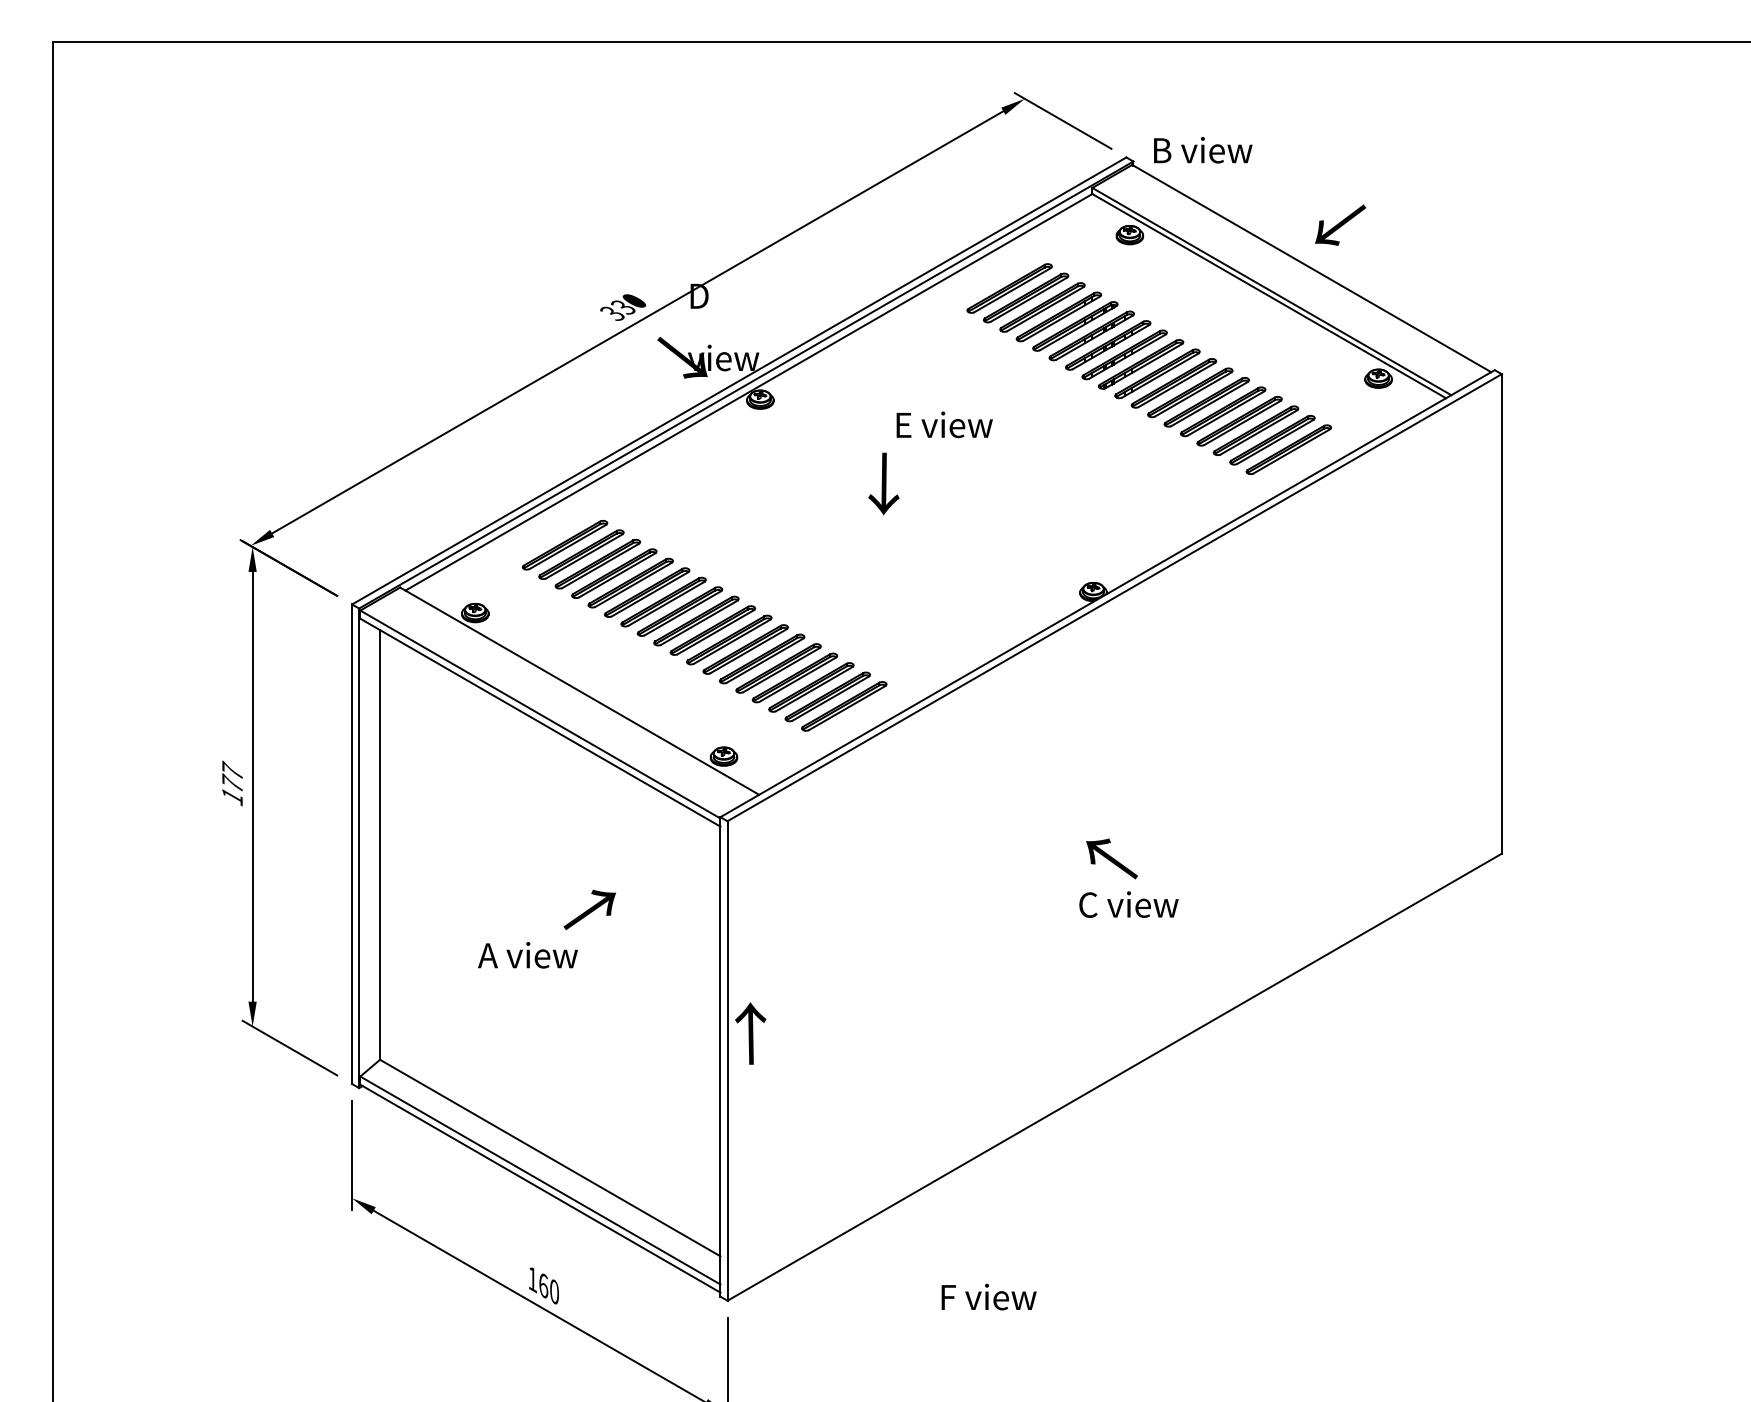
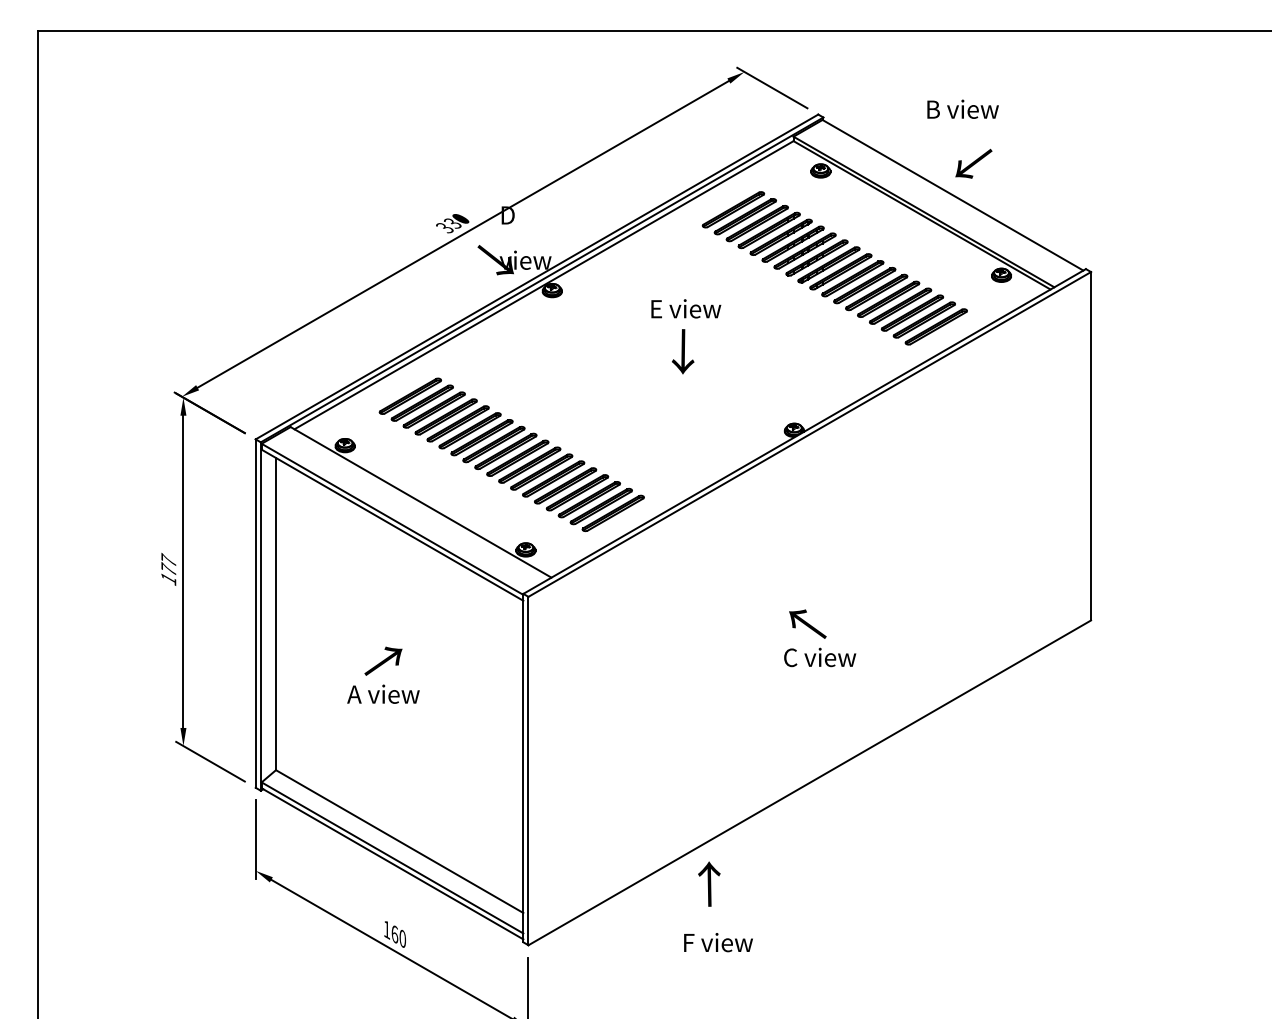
text: (1202, 149) -> (962, 108), moved
text: (884, 483) -> (683, 351), moved
text: (589, 908) -> (383, 660), moved
text: (750, 1032) -> (709, 883), moved

